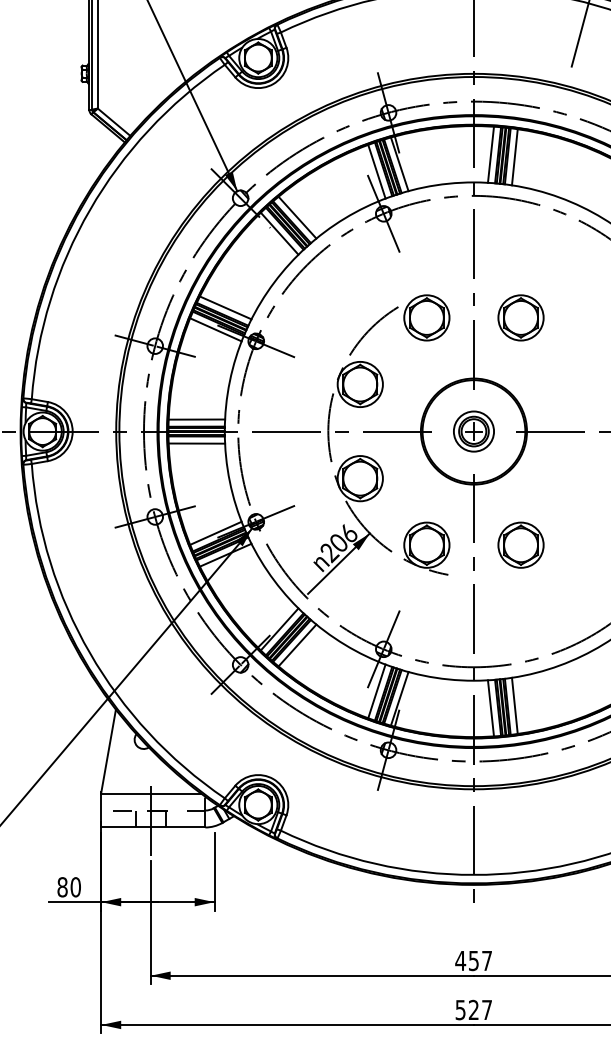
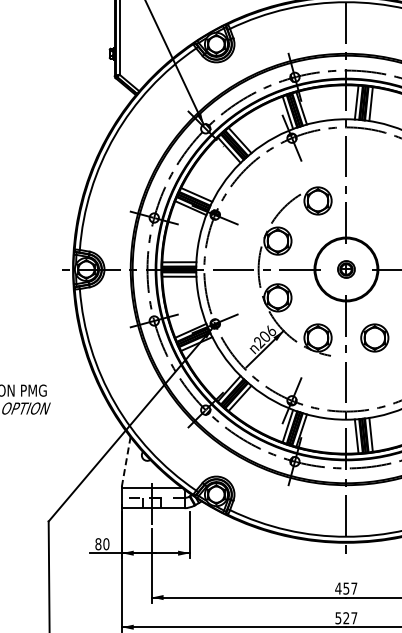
part: (520, 317) -> (374, 200), removed
part: (474, 431) -> (346, 269), size x0.7
line: (109, 750) -> (126, 461), solid -> dashed

